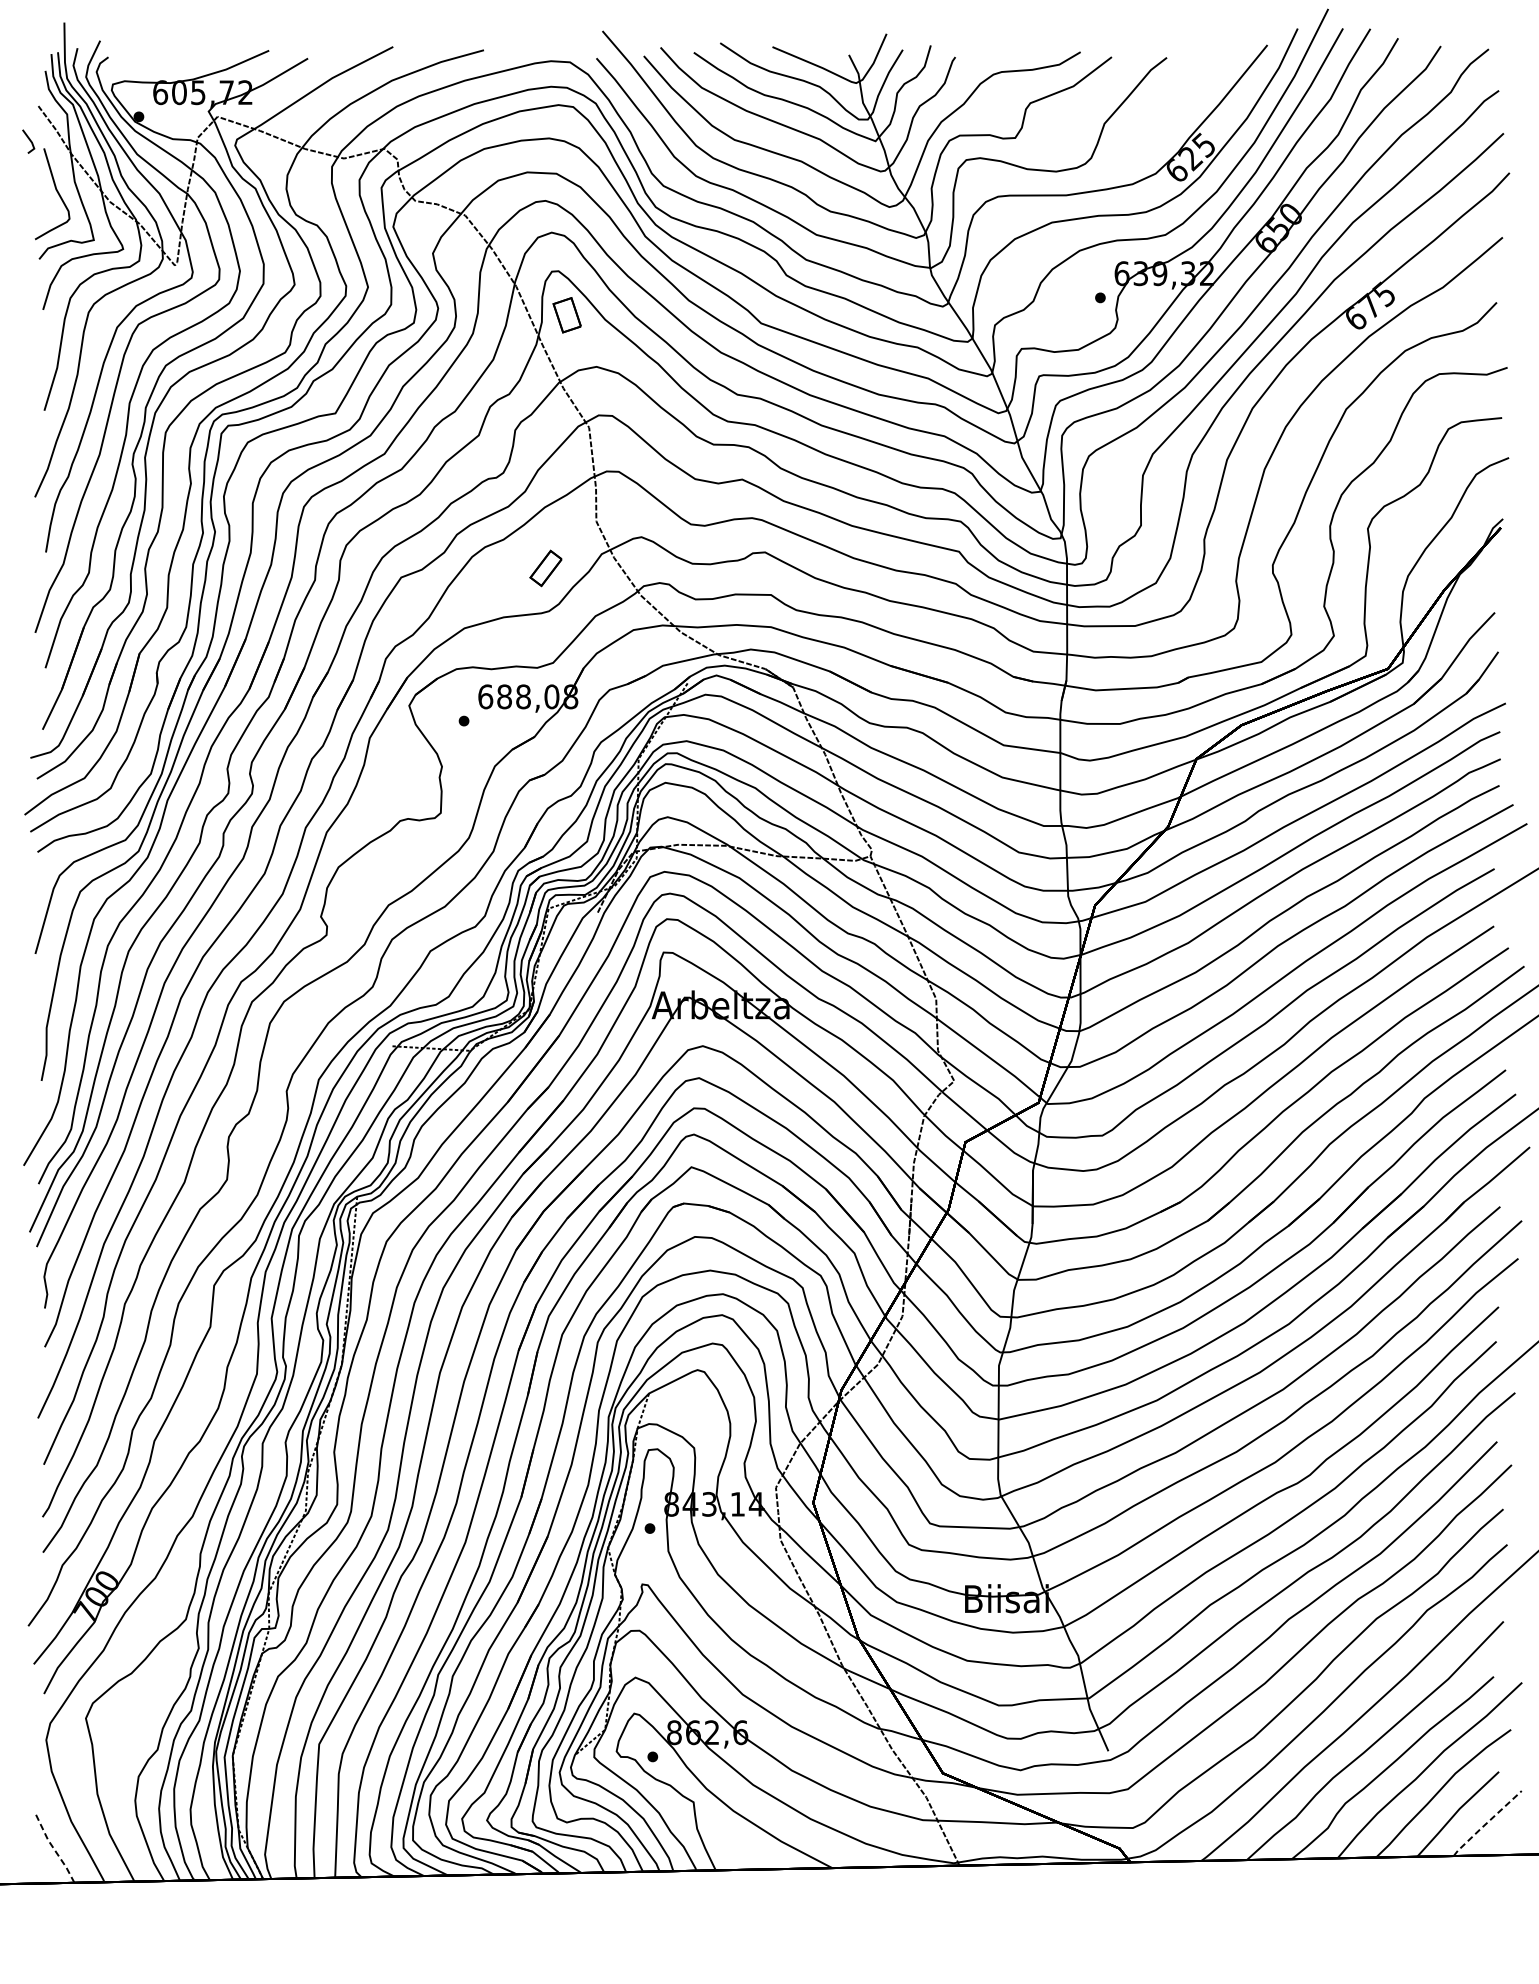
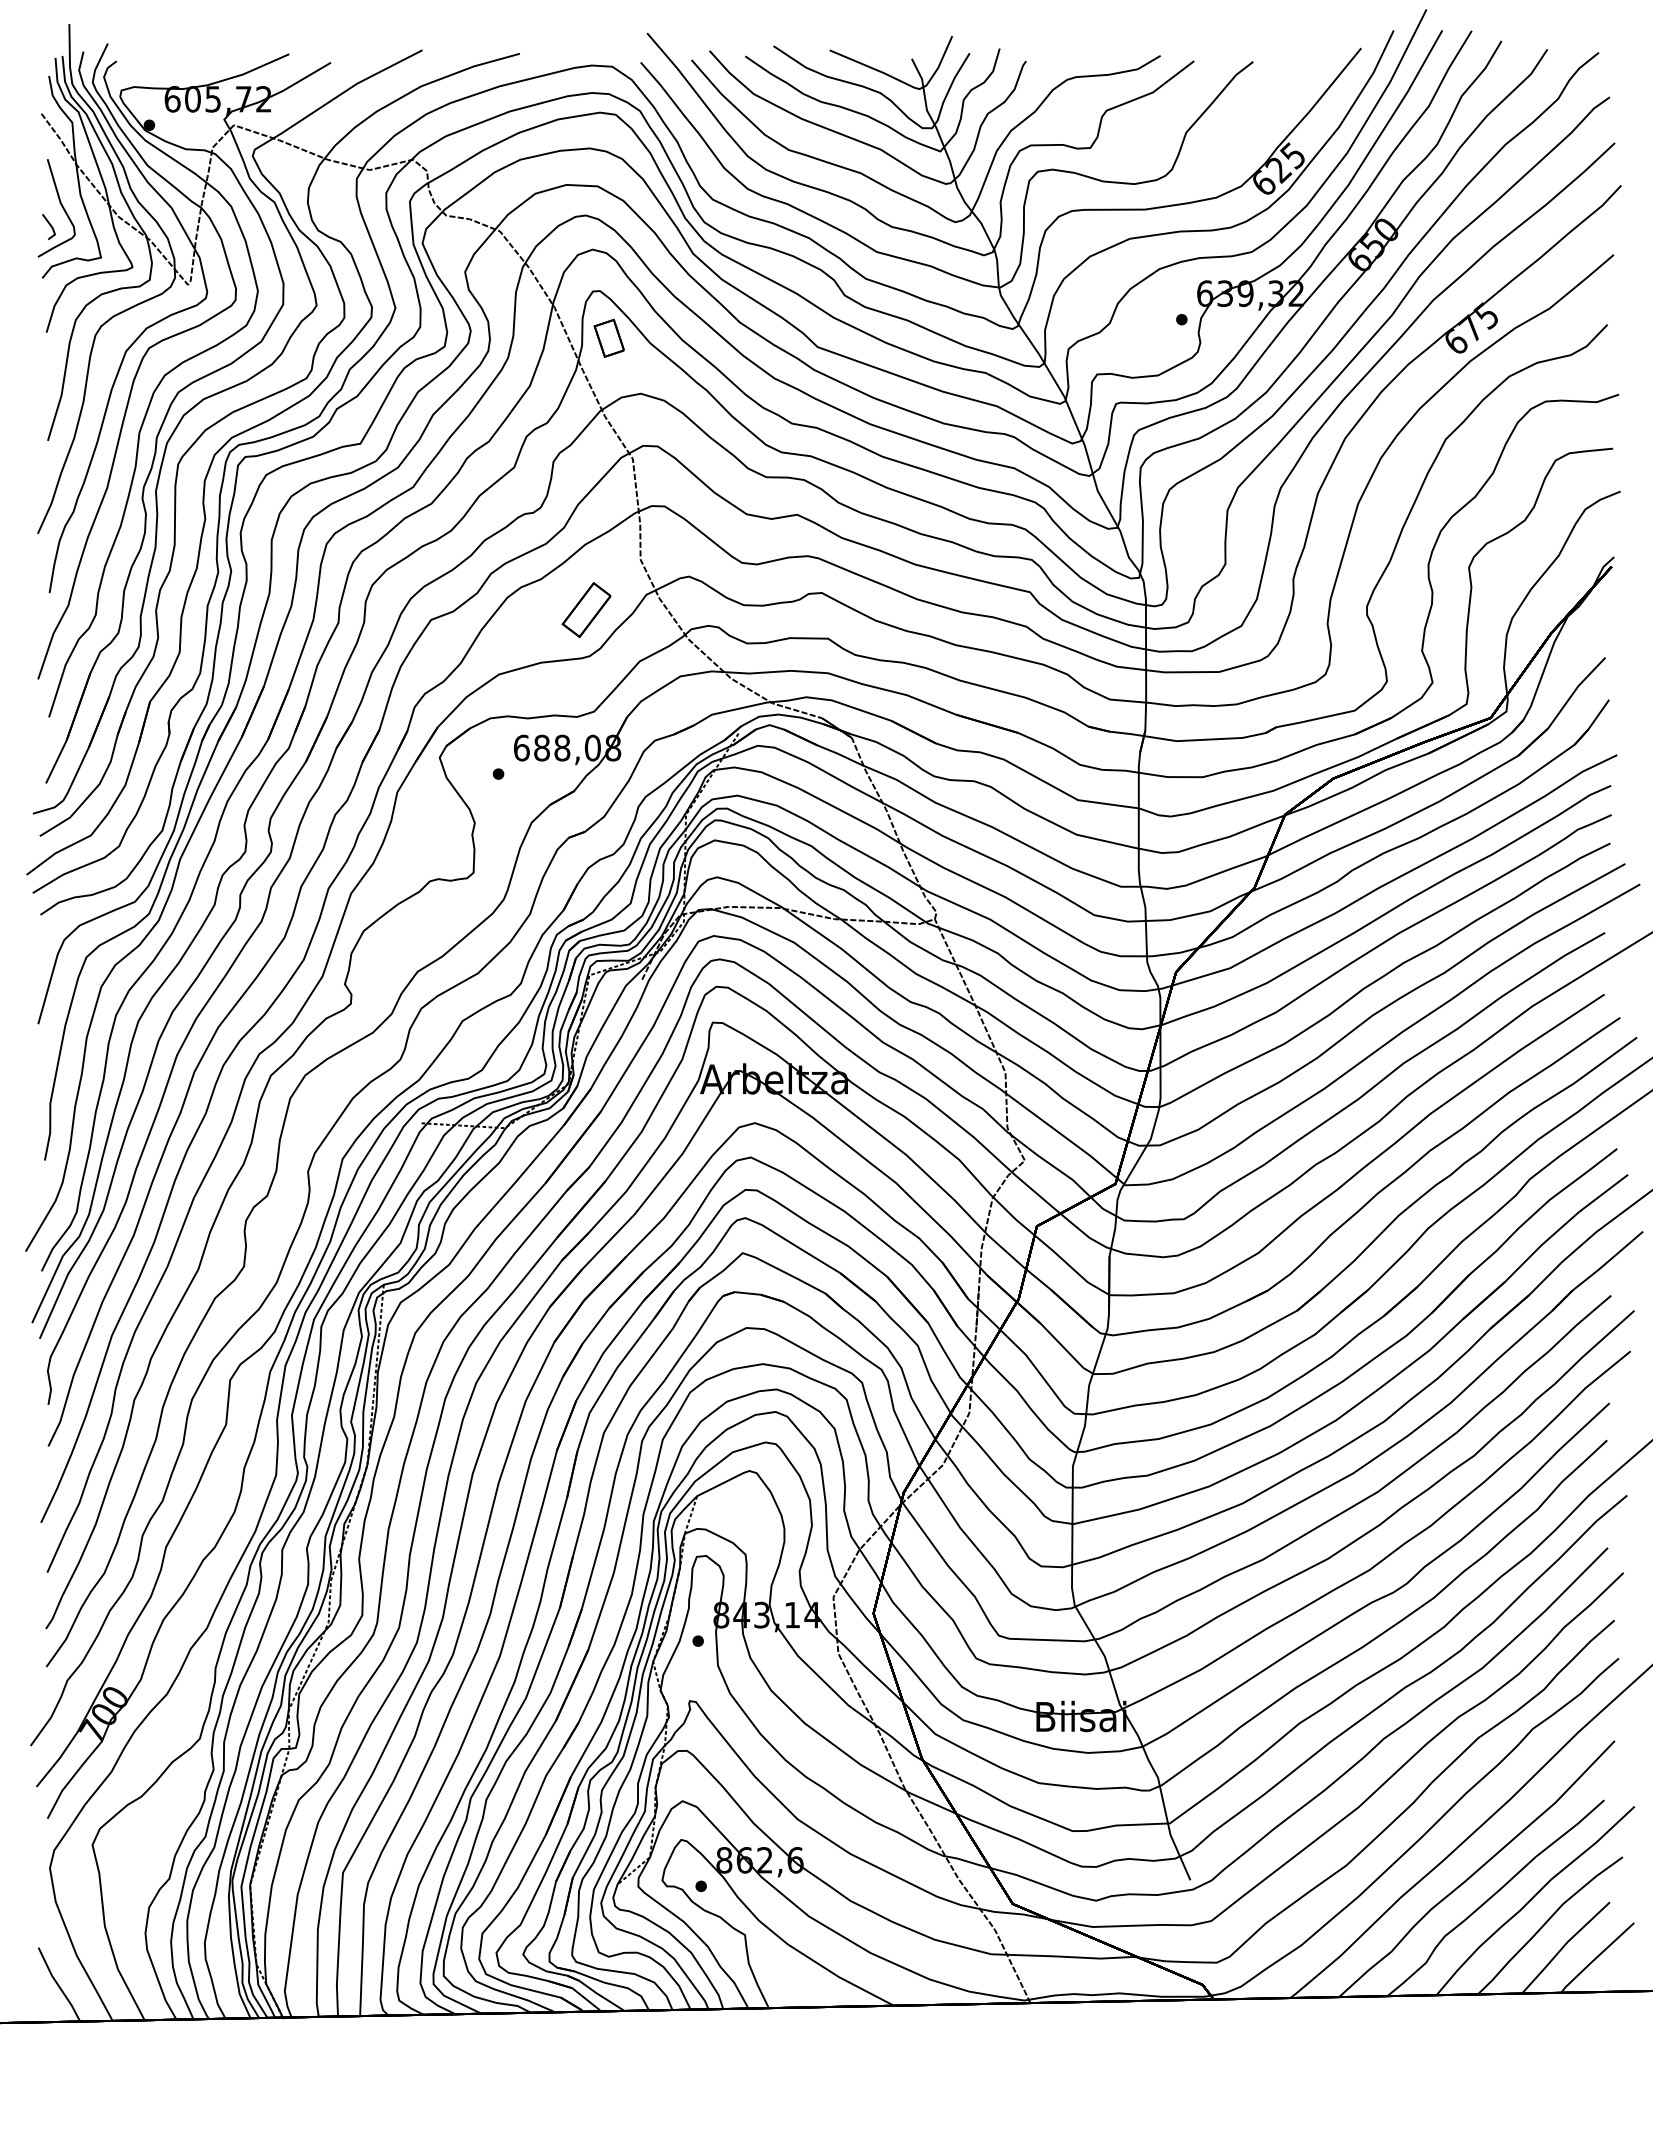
line: (29, 140) -> (49, 225), moved
part: (545, 568) -> (586, 610), size x1.43
line: (1486, 1823) -> (1596, 1957), dashed -> solid
line: (53, 1848) -> (57, 1984), dashed -> solid

